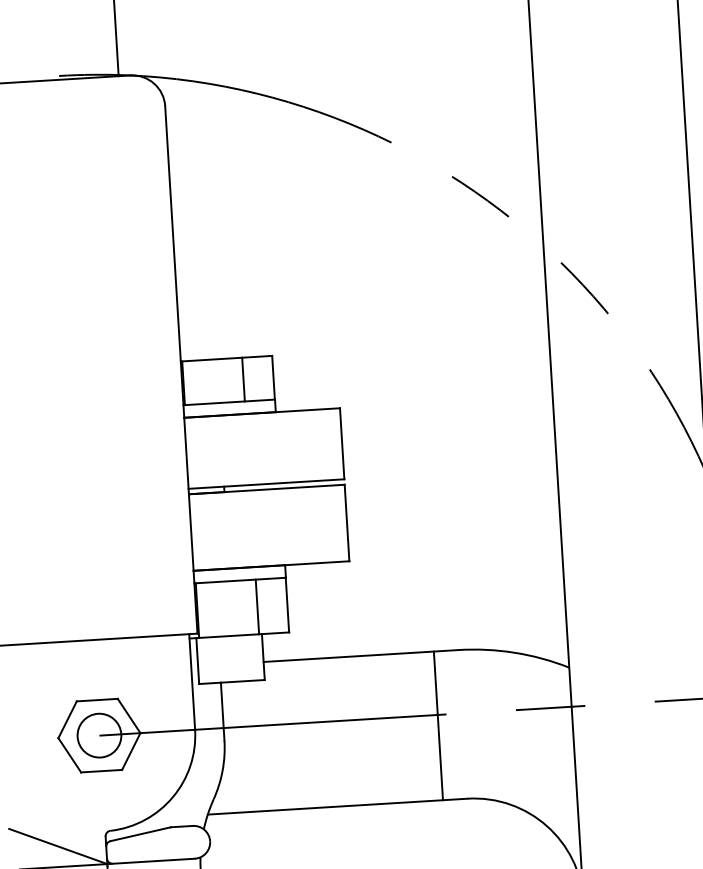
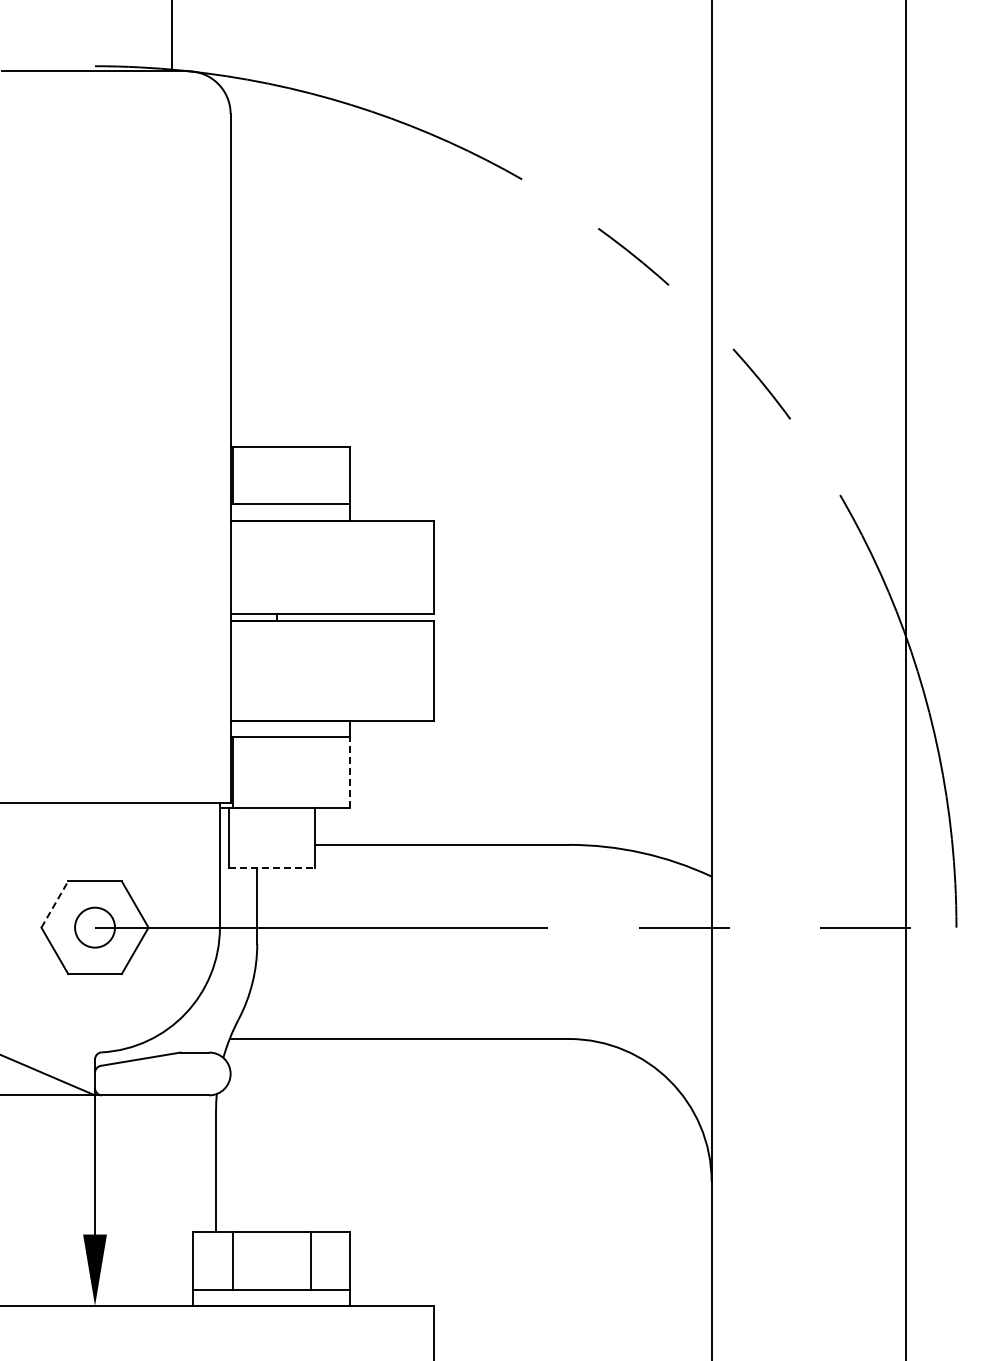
line: (243, 379) -> (310, 475), removed
line: (287, 604) -> (349, 772), solid -> dashed
line: (257, 606) -> (310, 772), removed
line: (231, 682) -> (271, 868), solid -> dashed
line: (67, 719) -> (54, 904), solid -> dashed
line: (438, 725) -> (536, 941), removed
circle: (99, 735) -> (94, 927), size x0.7

